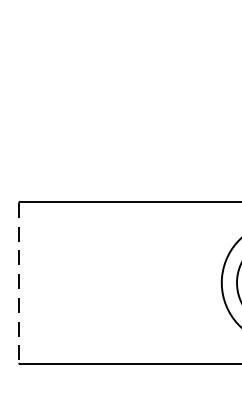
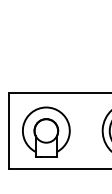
line: (18, 283) -> (8, 131), dashed -> solid
part: (100, 283) -> (46, 131), added

